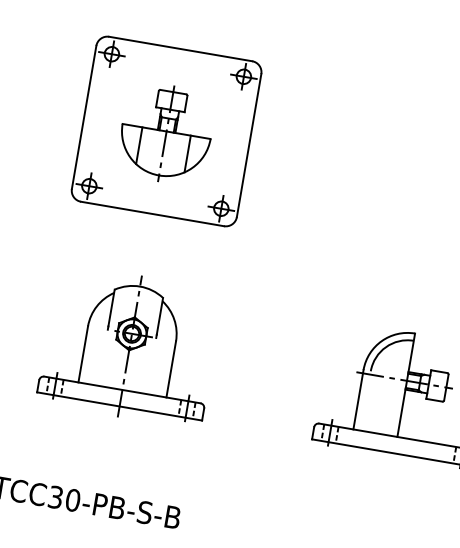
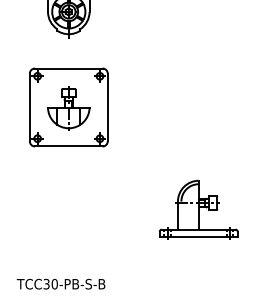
part: (129, 347) -> (68, 209), removed

